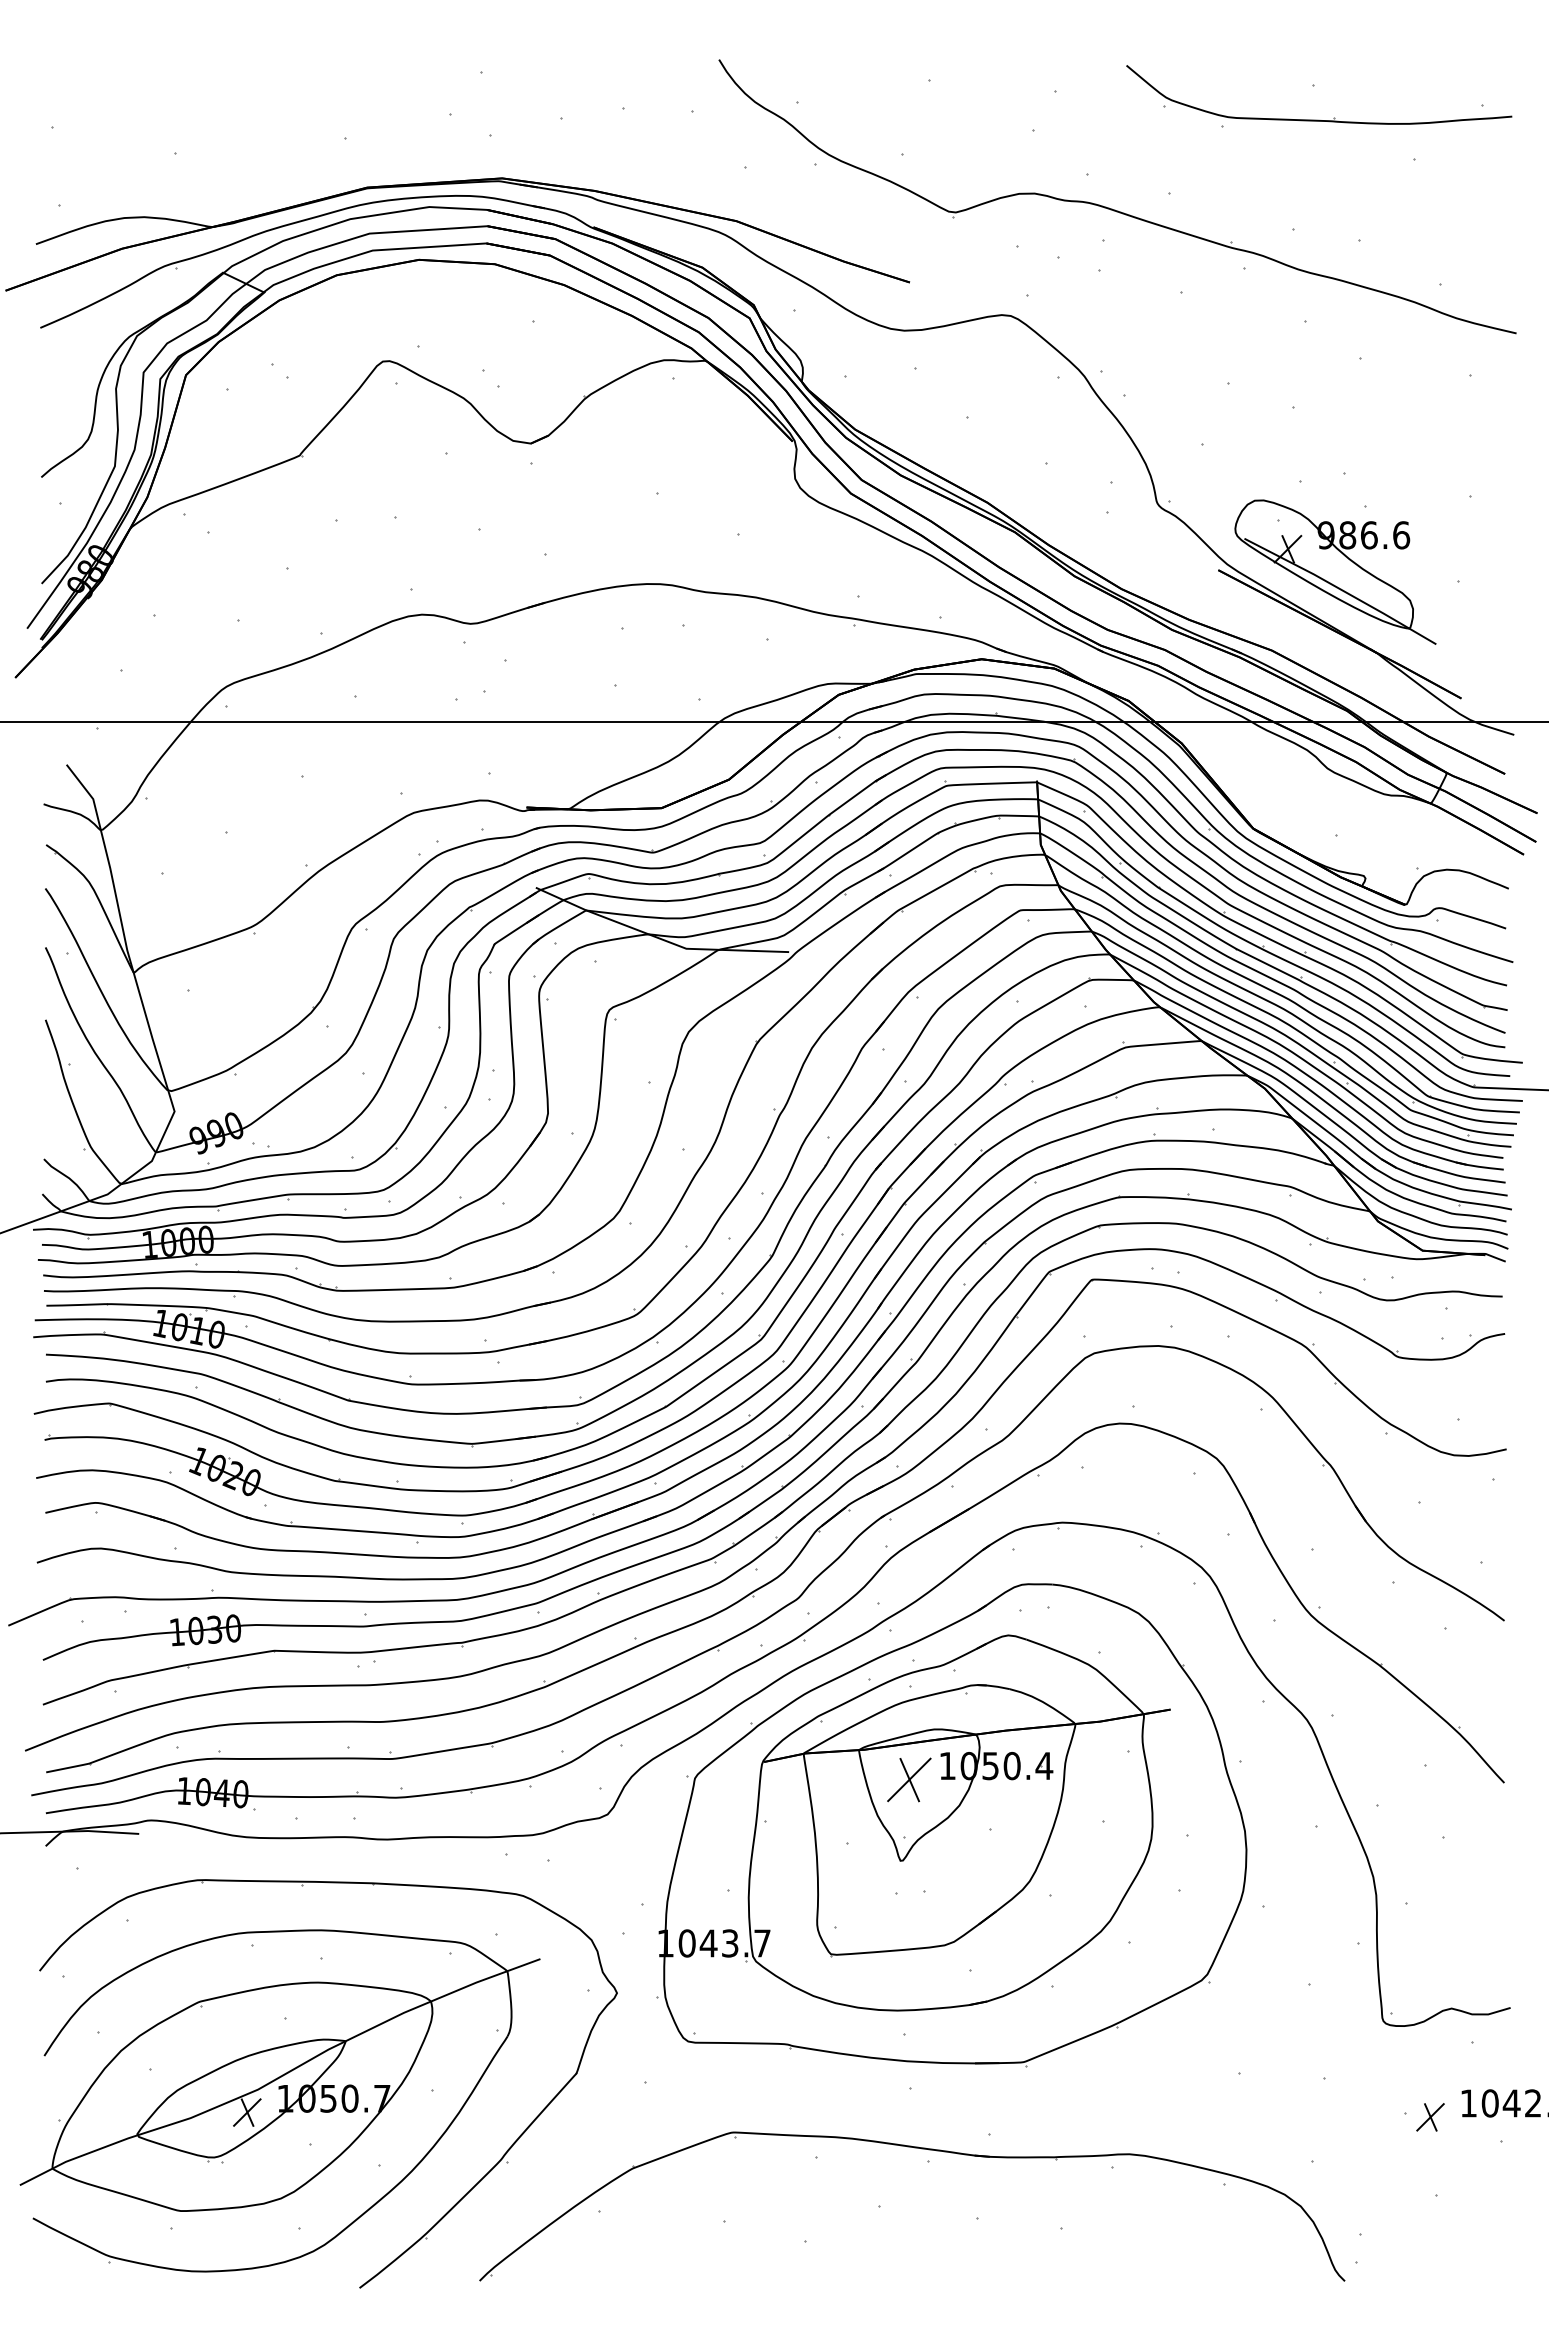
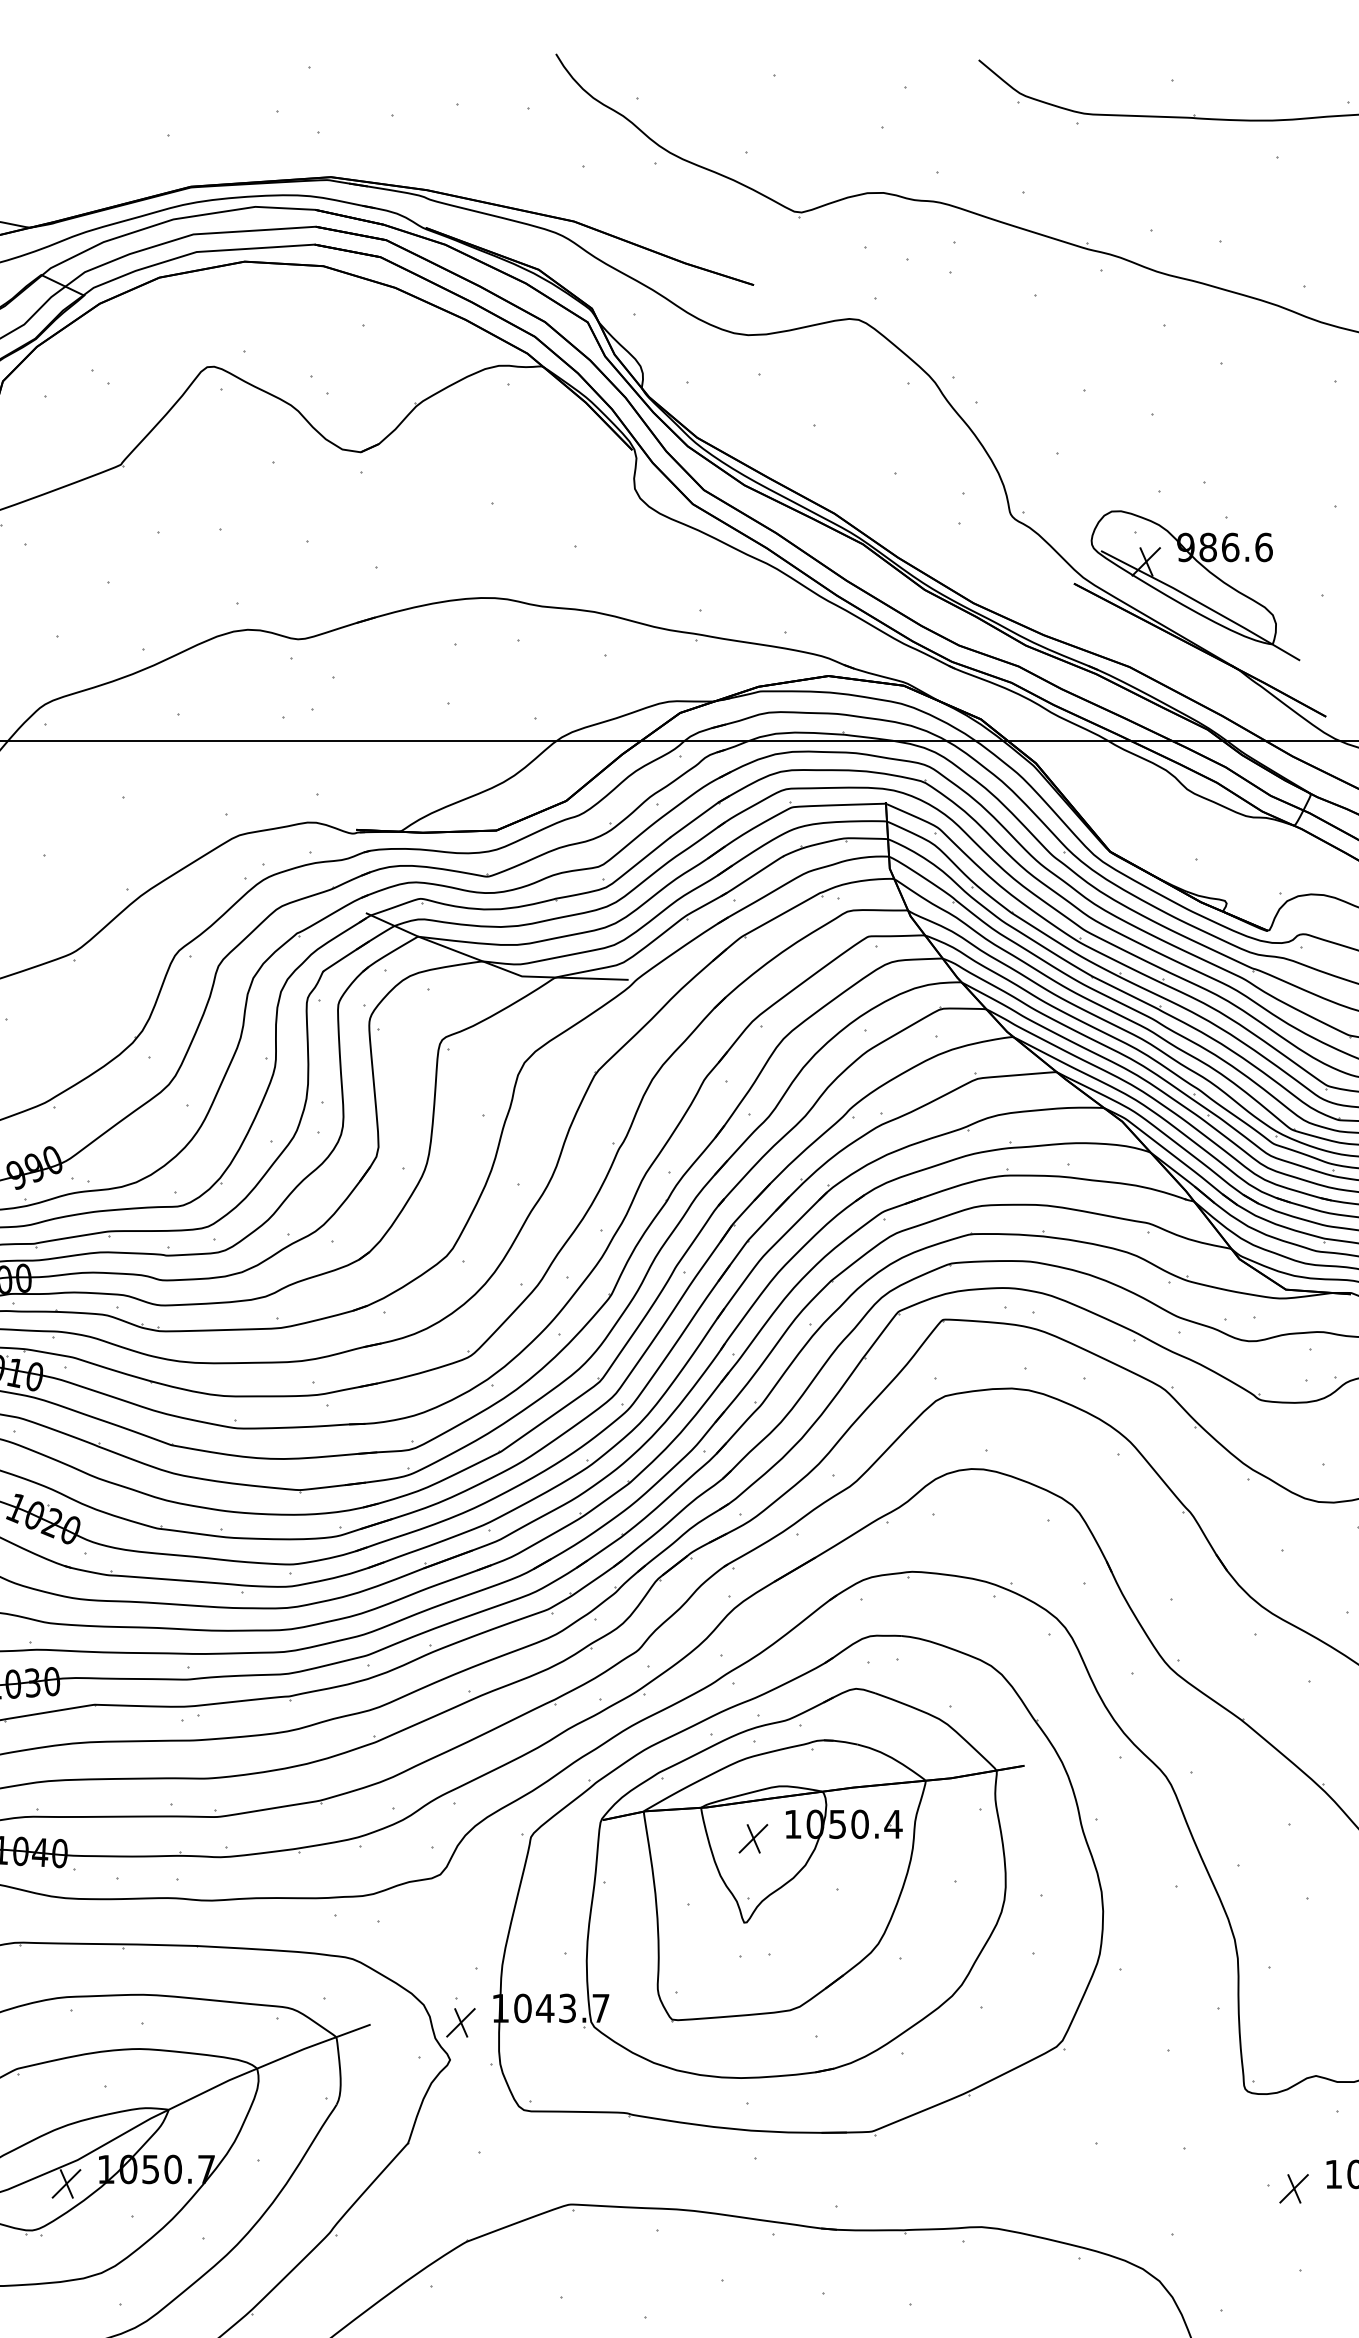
part: (909, 1779) -> (753, 1838), size x0.62
part: (627, 1957) -> (460, 2022), added

